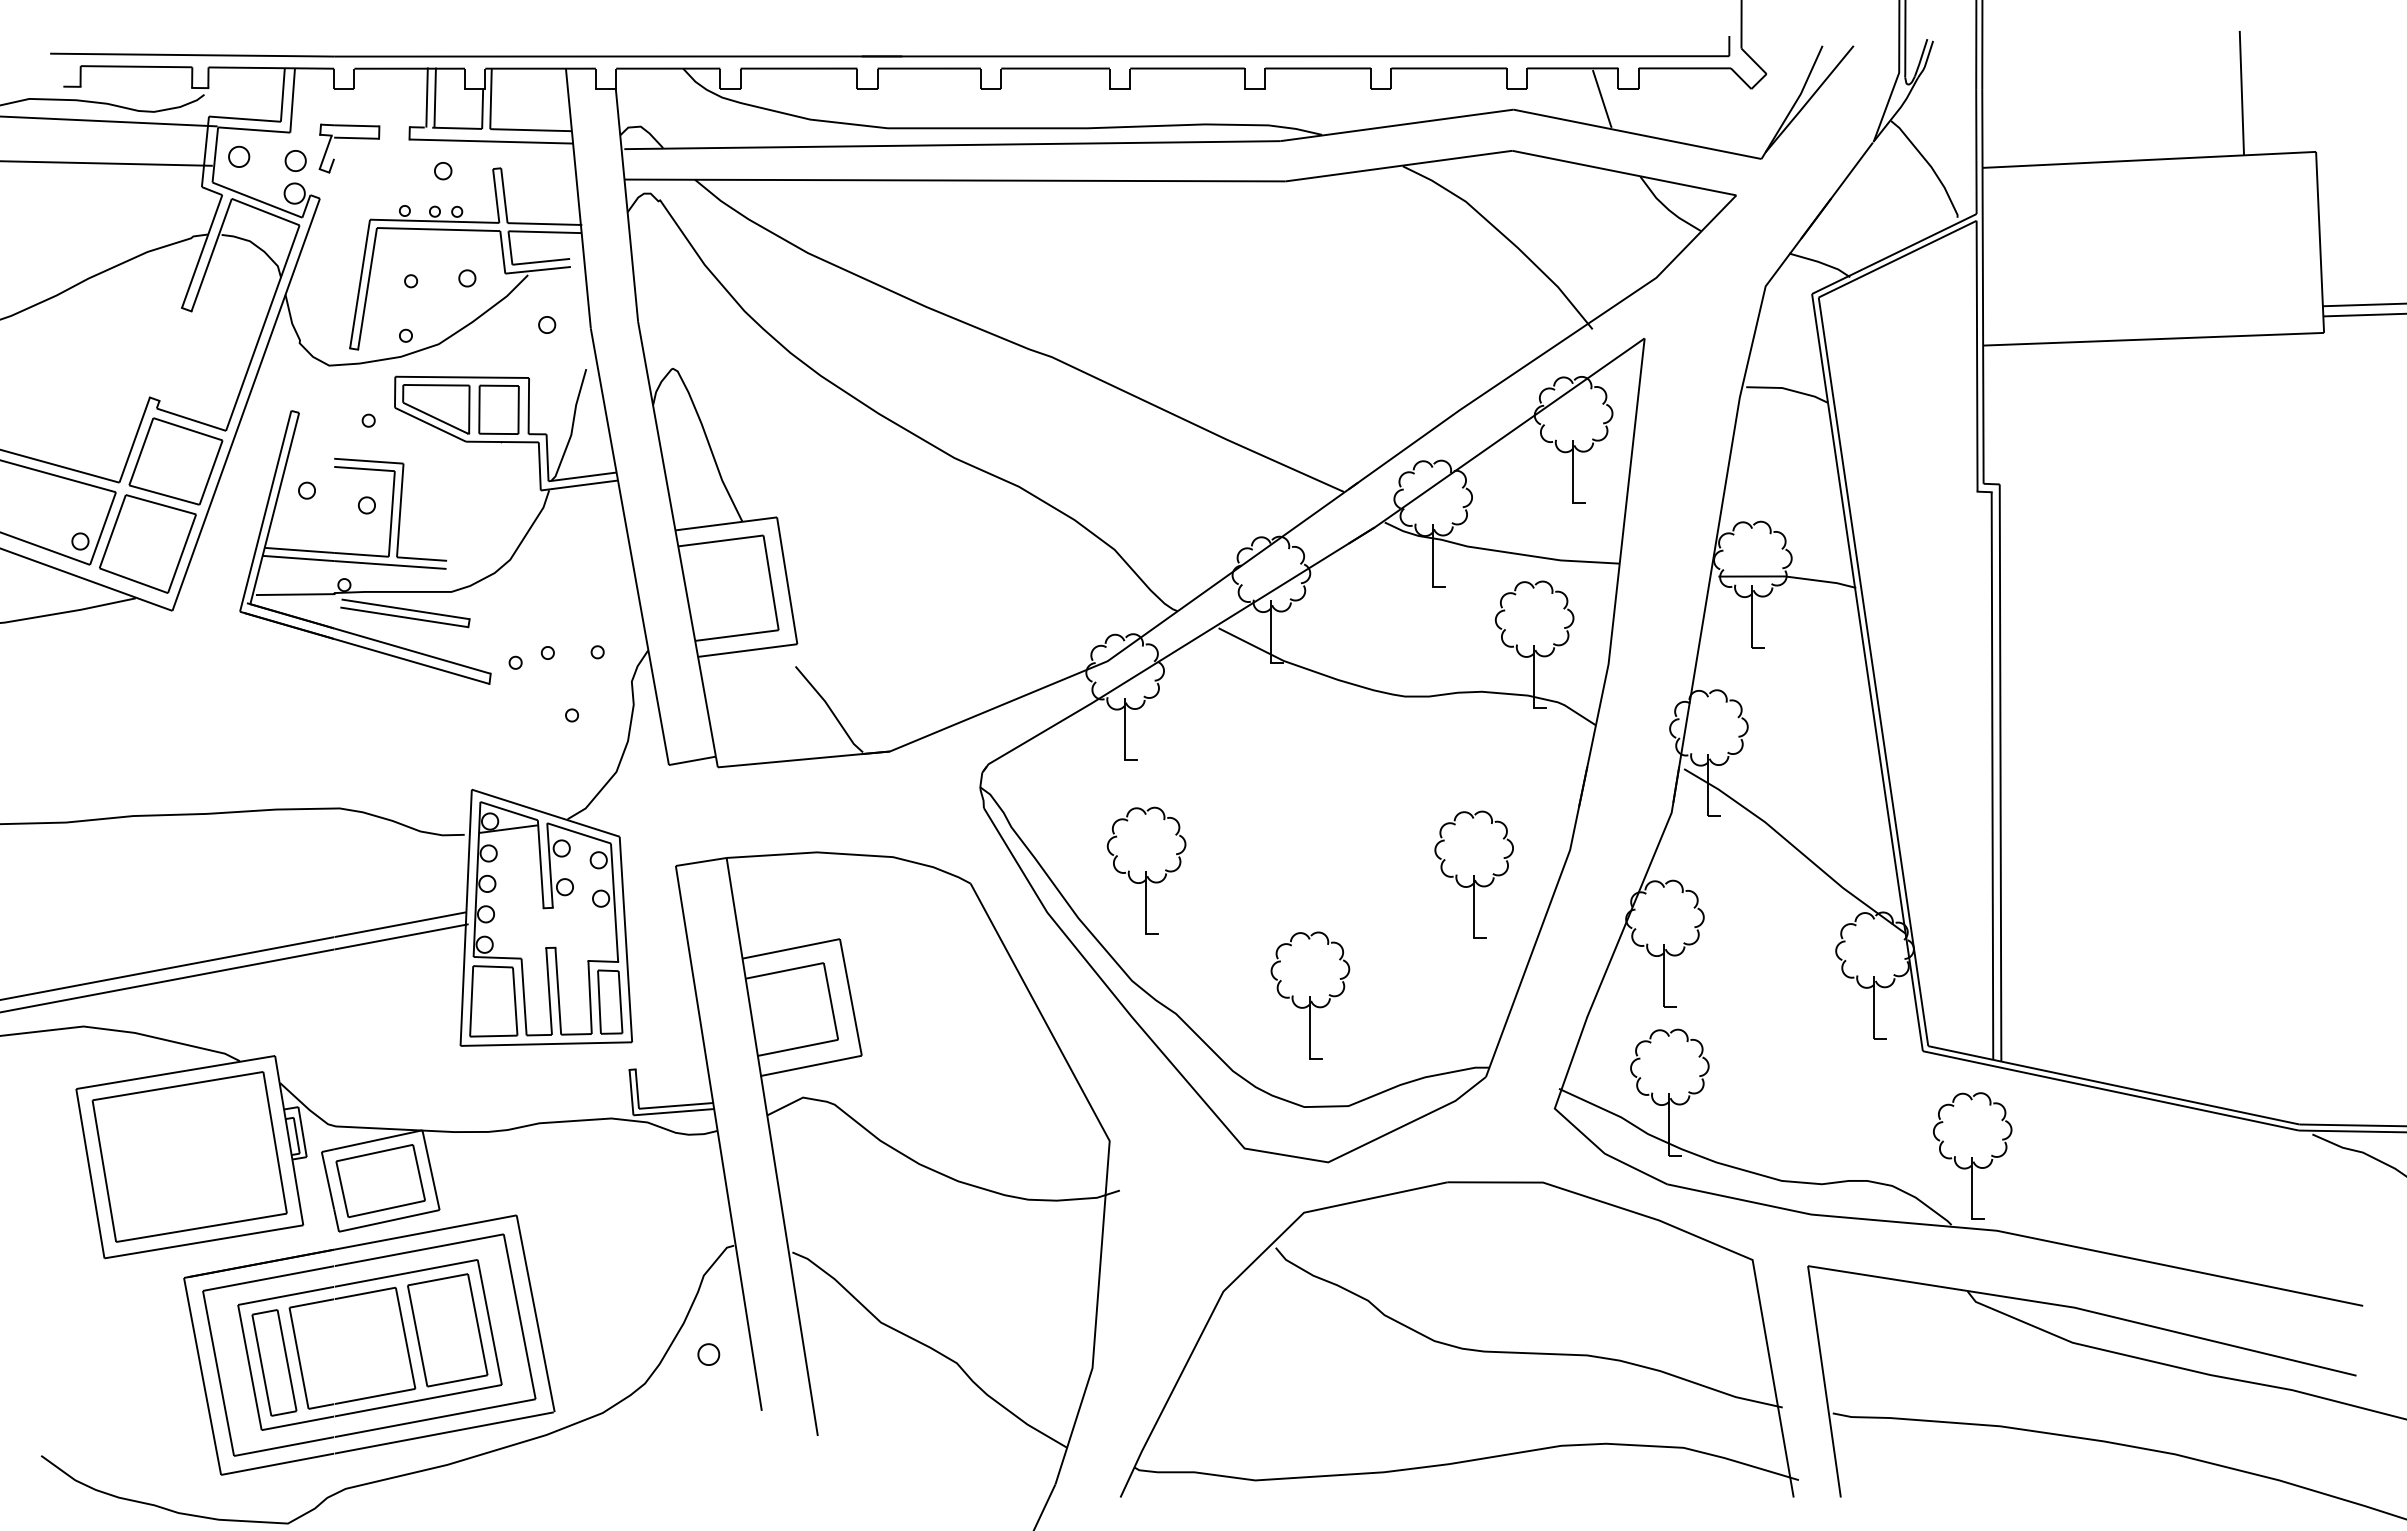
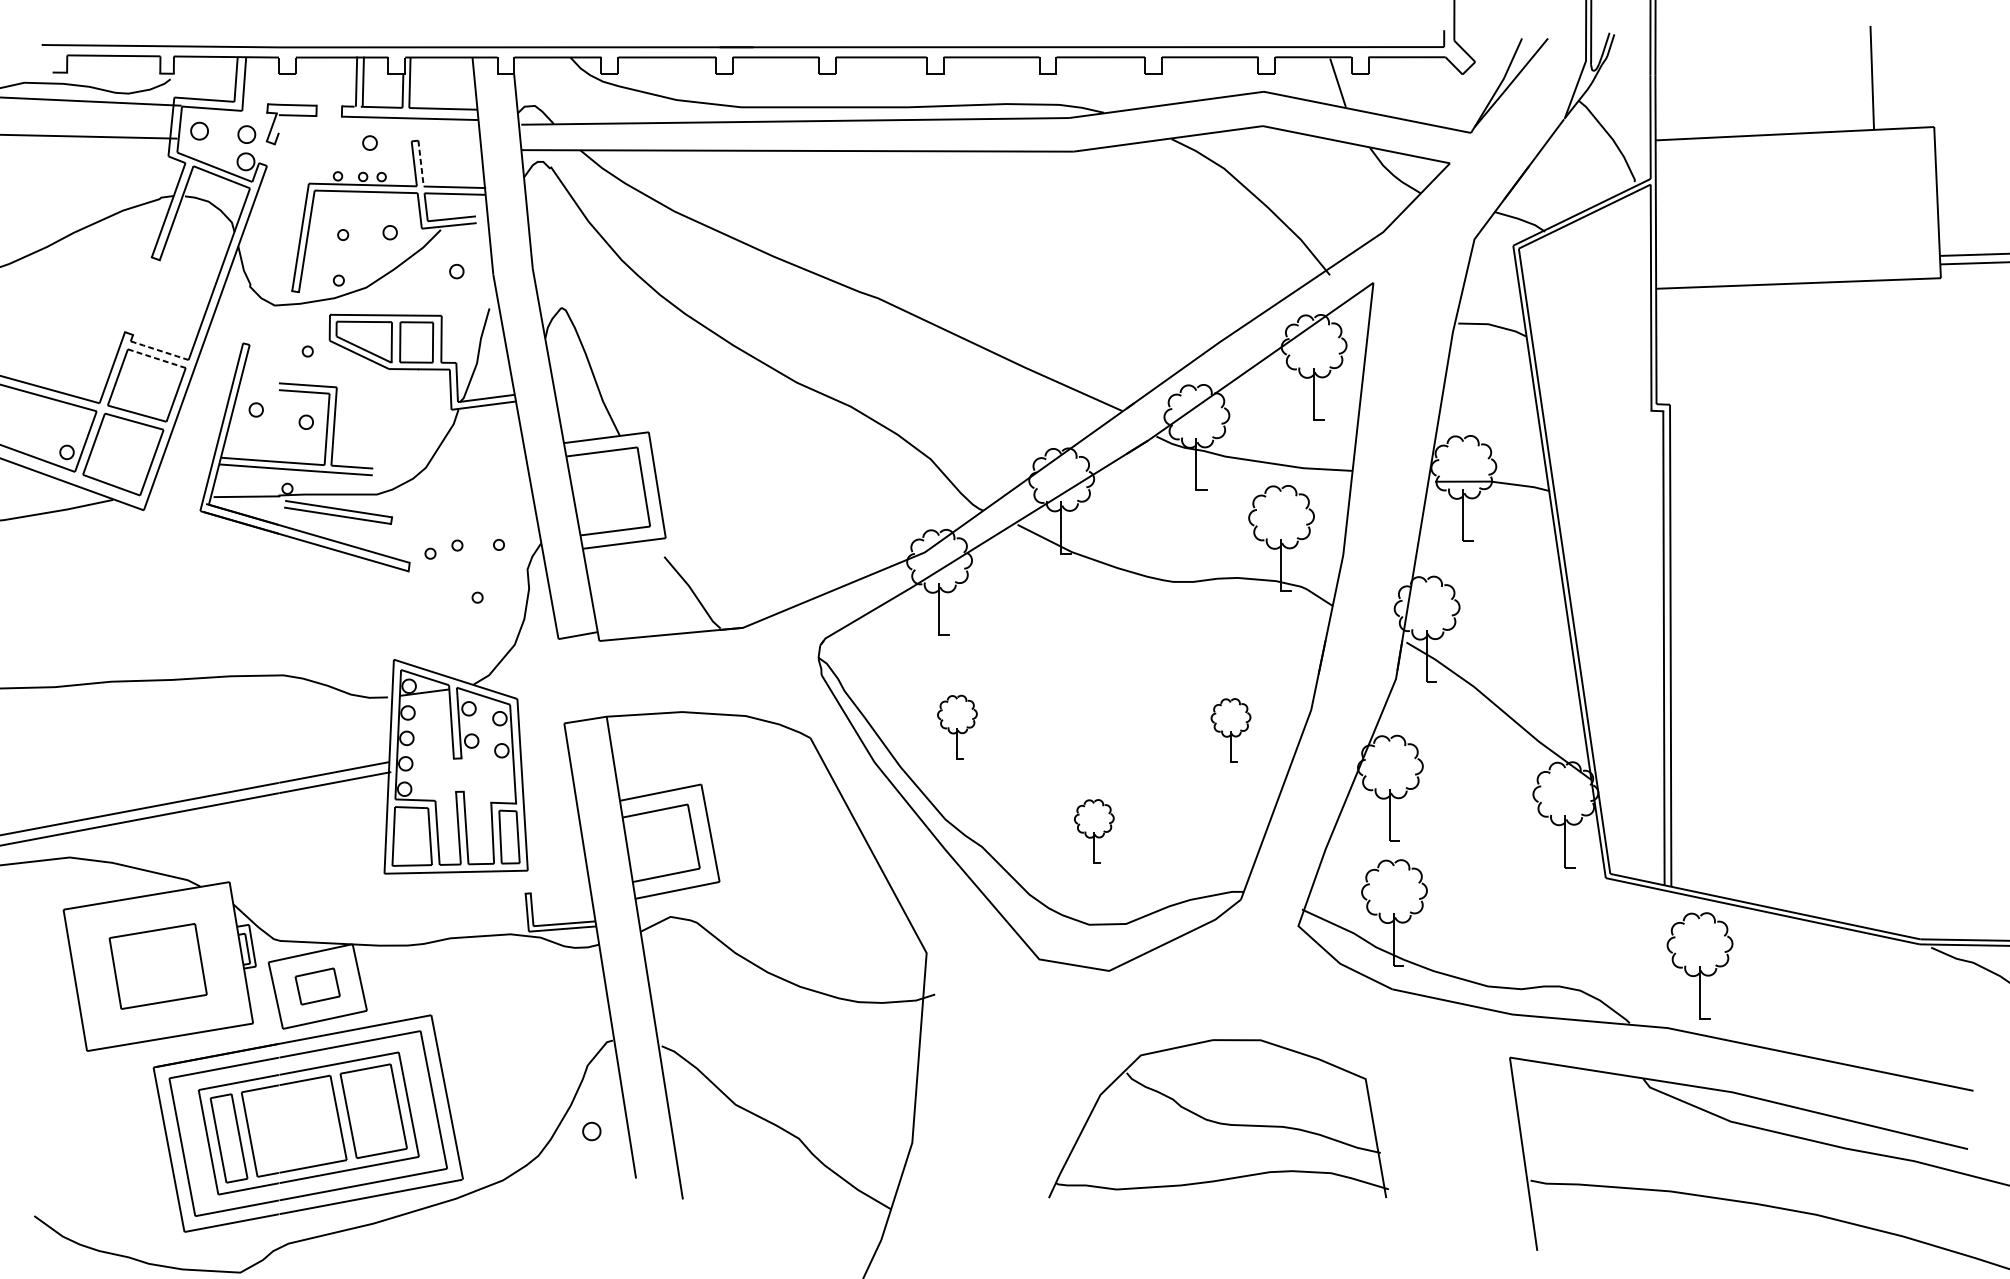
line: (504, 196) -> (421, 164), solid -> dashed
line: (191, 419) -> (159, 350), solid -> dashed
line: (187, 429) -> (156, 358), solid -> dashed
part: (1146, 870) -> (957, 727), size x0.6
part: (1473, 874) -> (1230, 730), size x0.6
part: (1310, 995) -> (1094, 831), size x0.6
part: (1972, 1155) -> (1699, 965), moved
part: (189, 1156) -> (158, 966), size x0.6
part: (380, 1180) -> (317, 986), size x0.6
part: (1459, 1339) -> (1218, 1118), size x0.6

